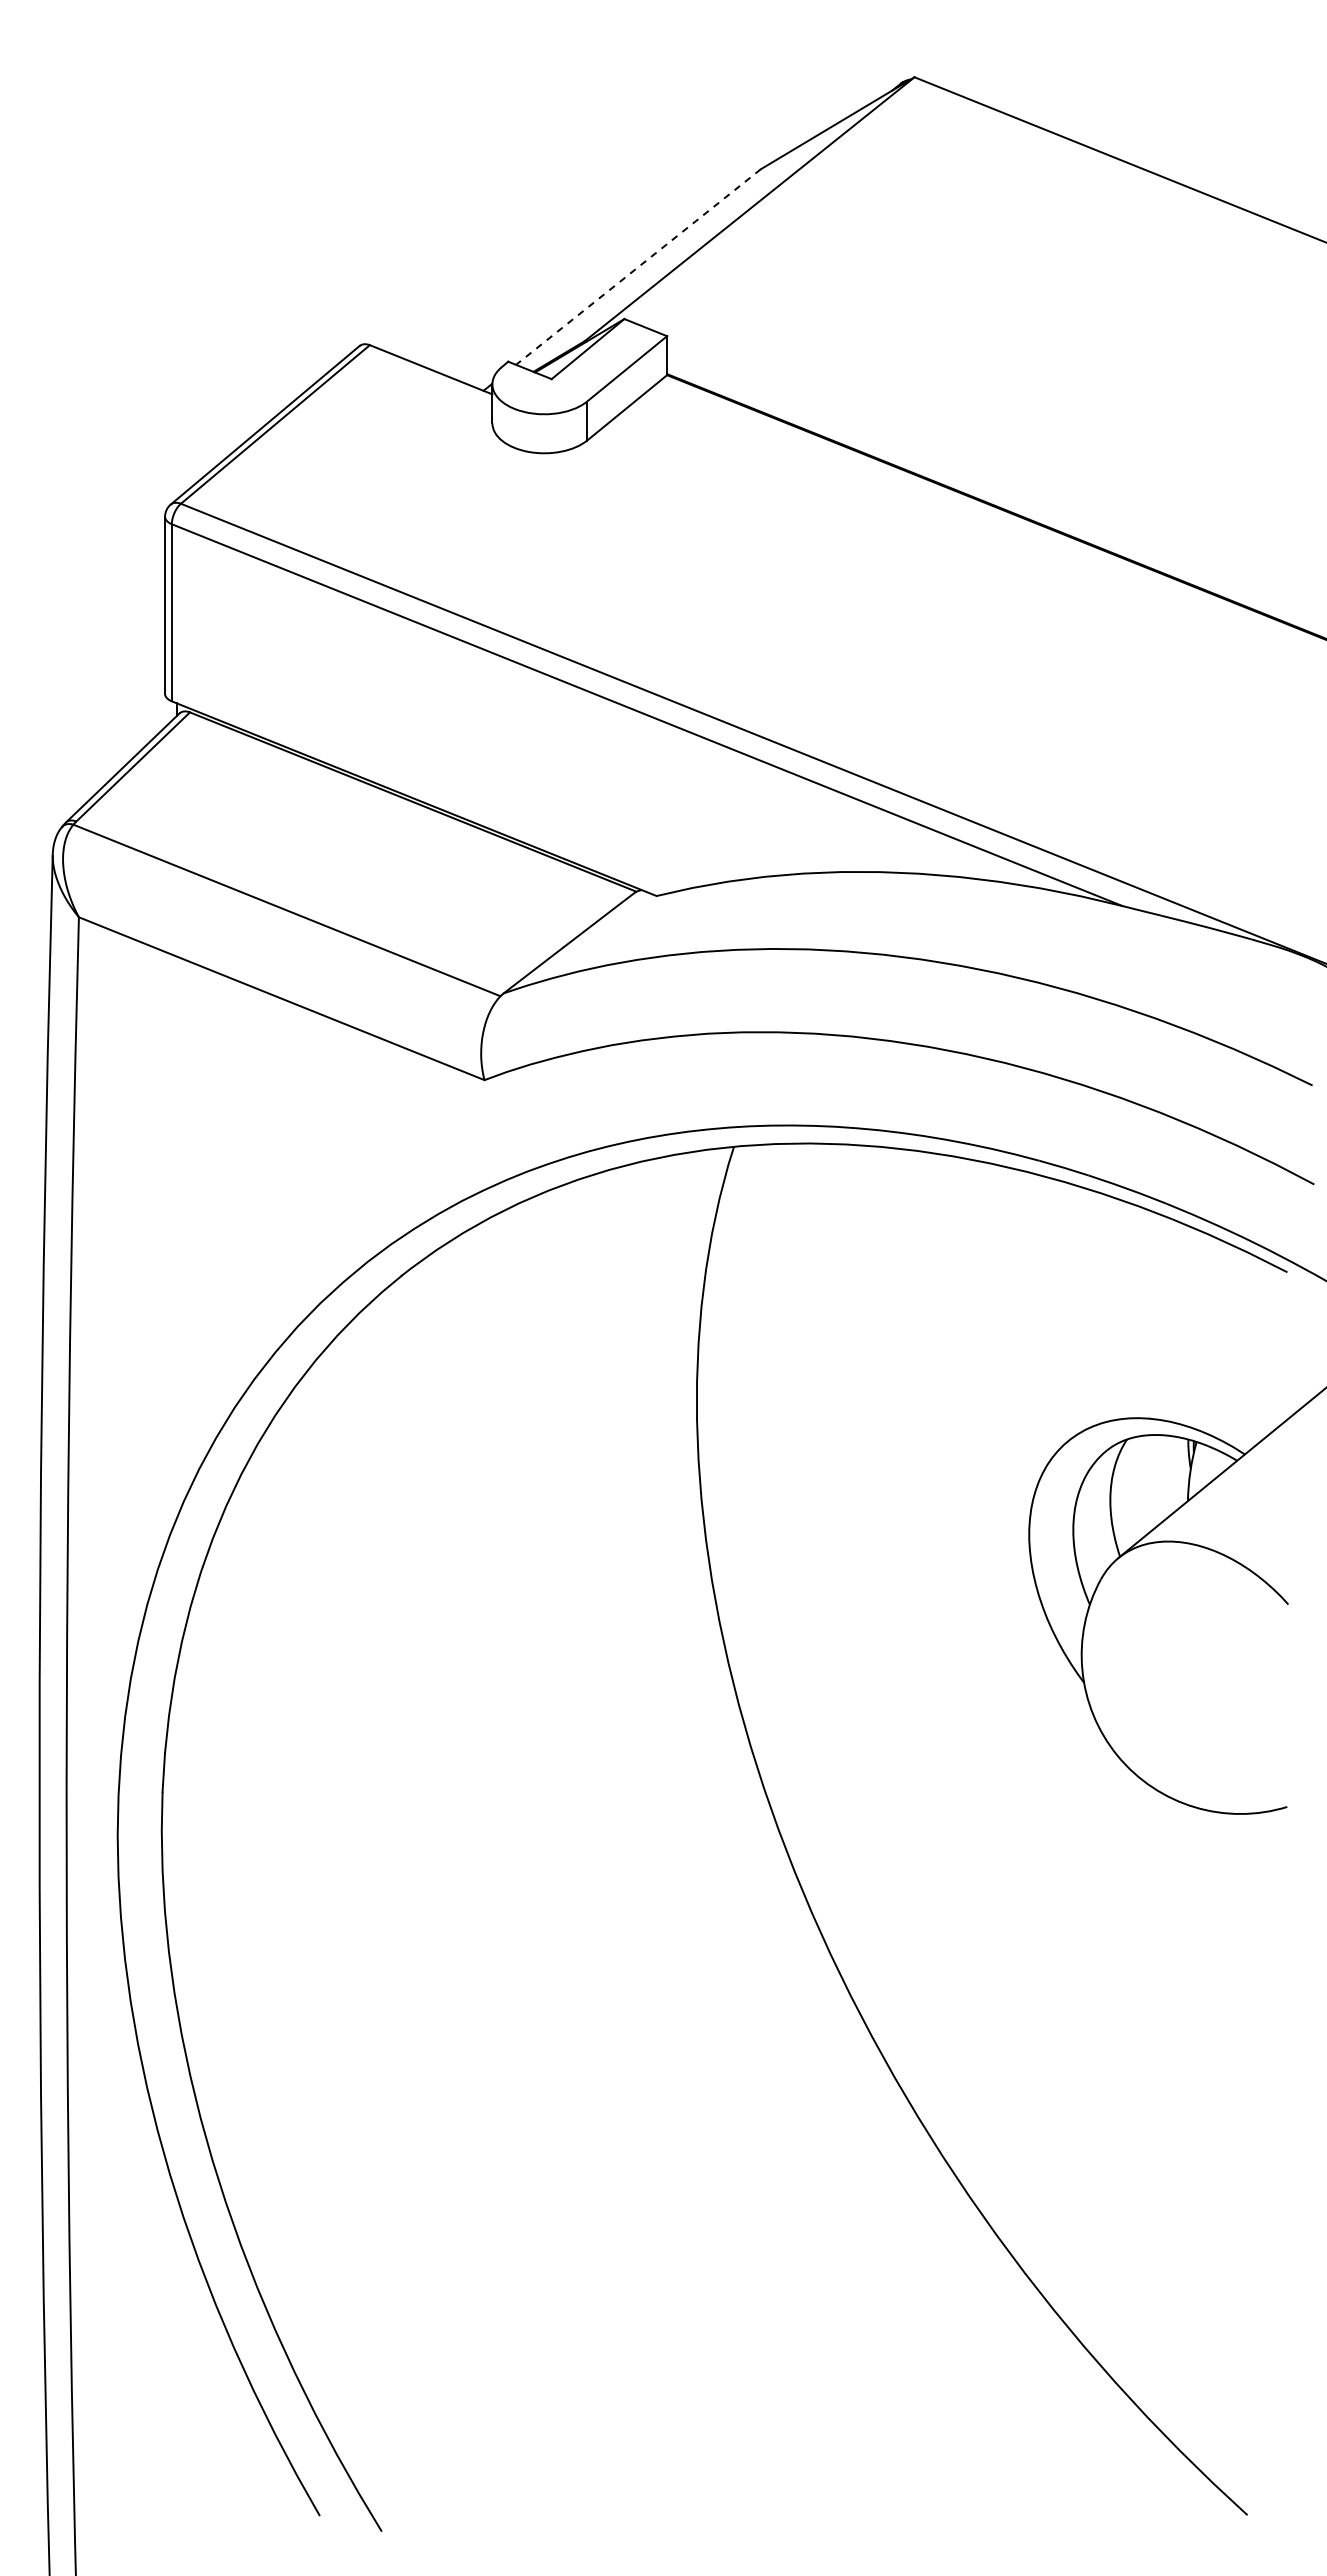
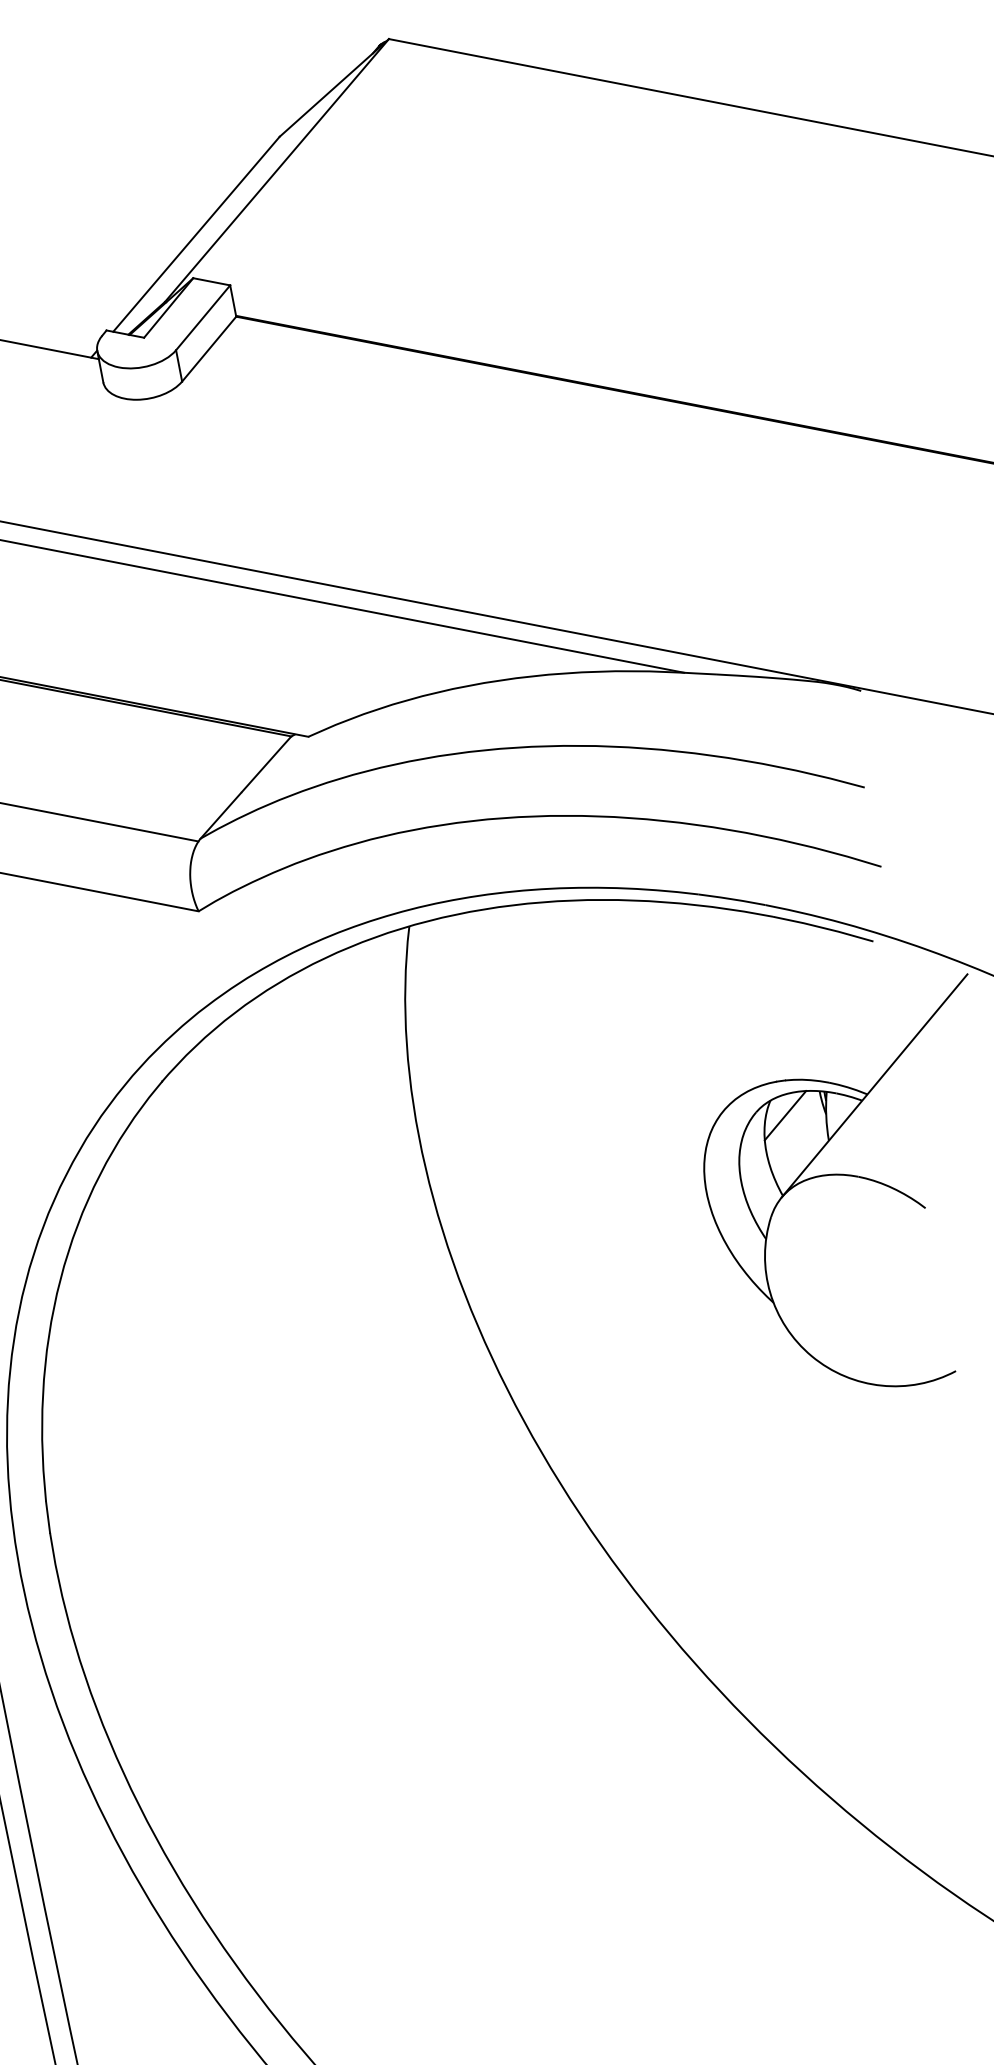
line: (638, 267) -> (196, 234), dashed -> solid
line: (1141, 1460) -> (785, 1115), added

